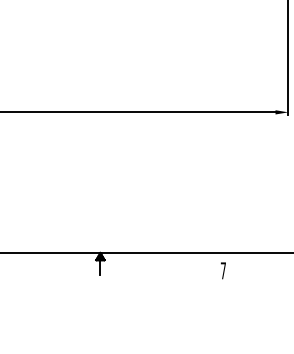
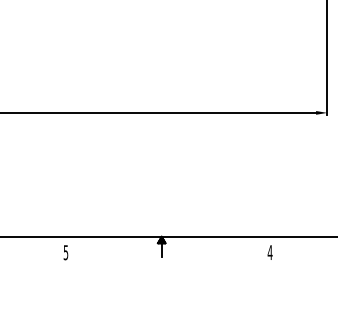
text: (222, 270) -> (269, 252), 7 -> 4

